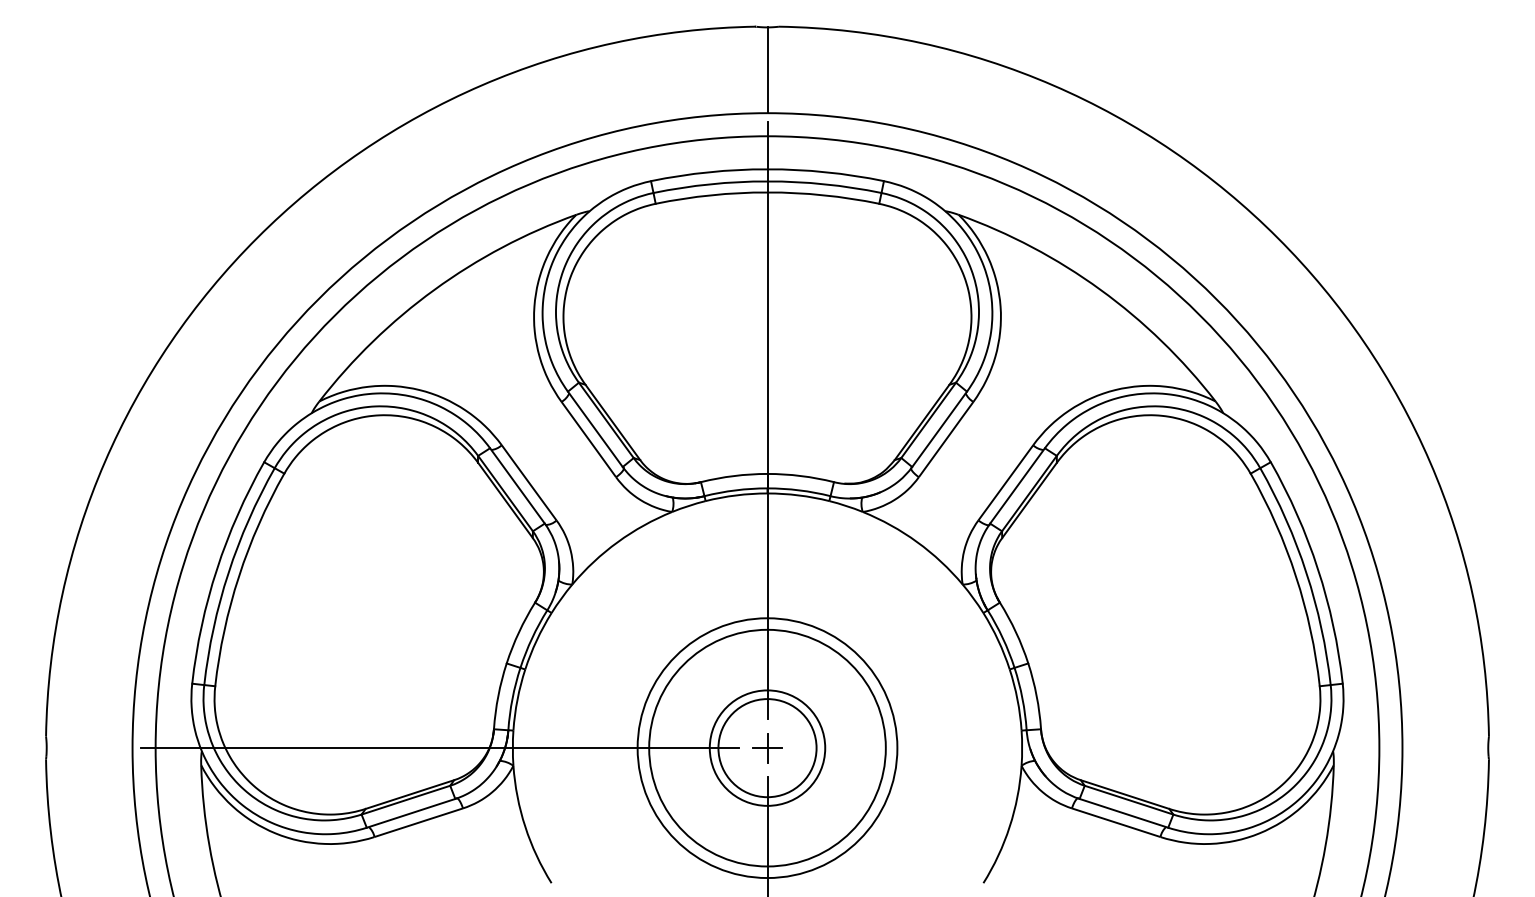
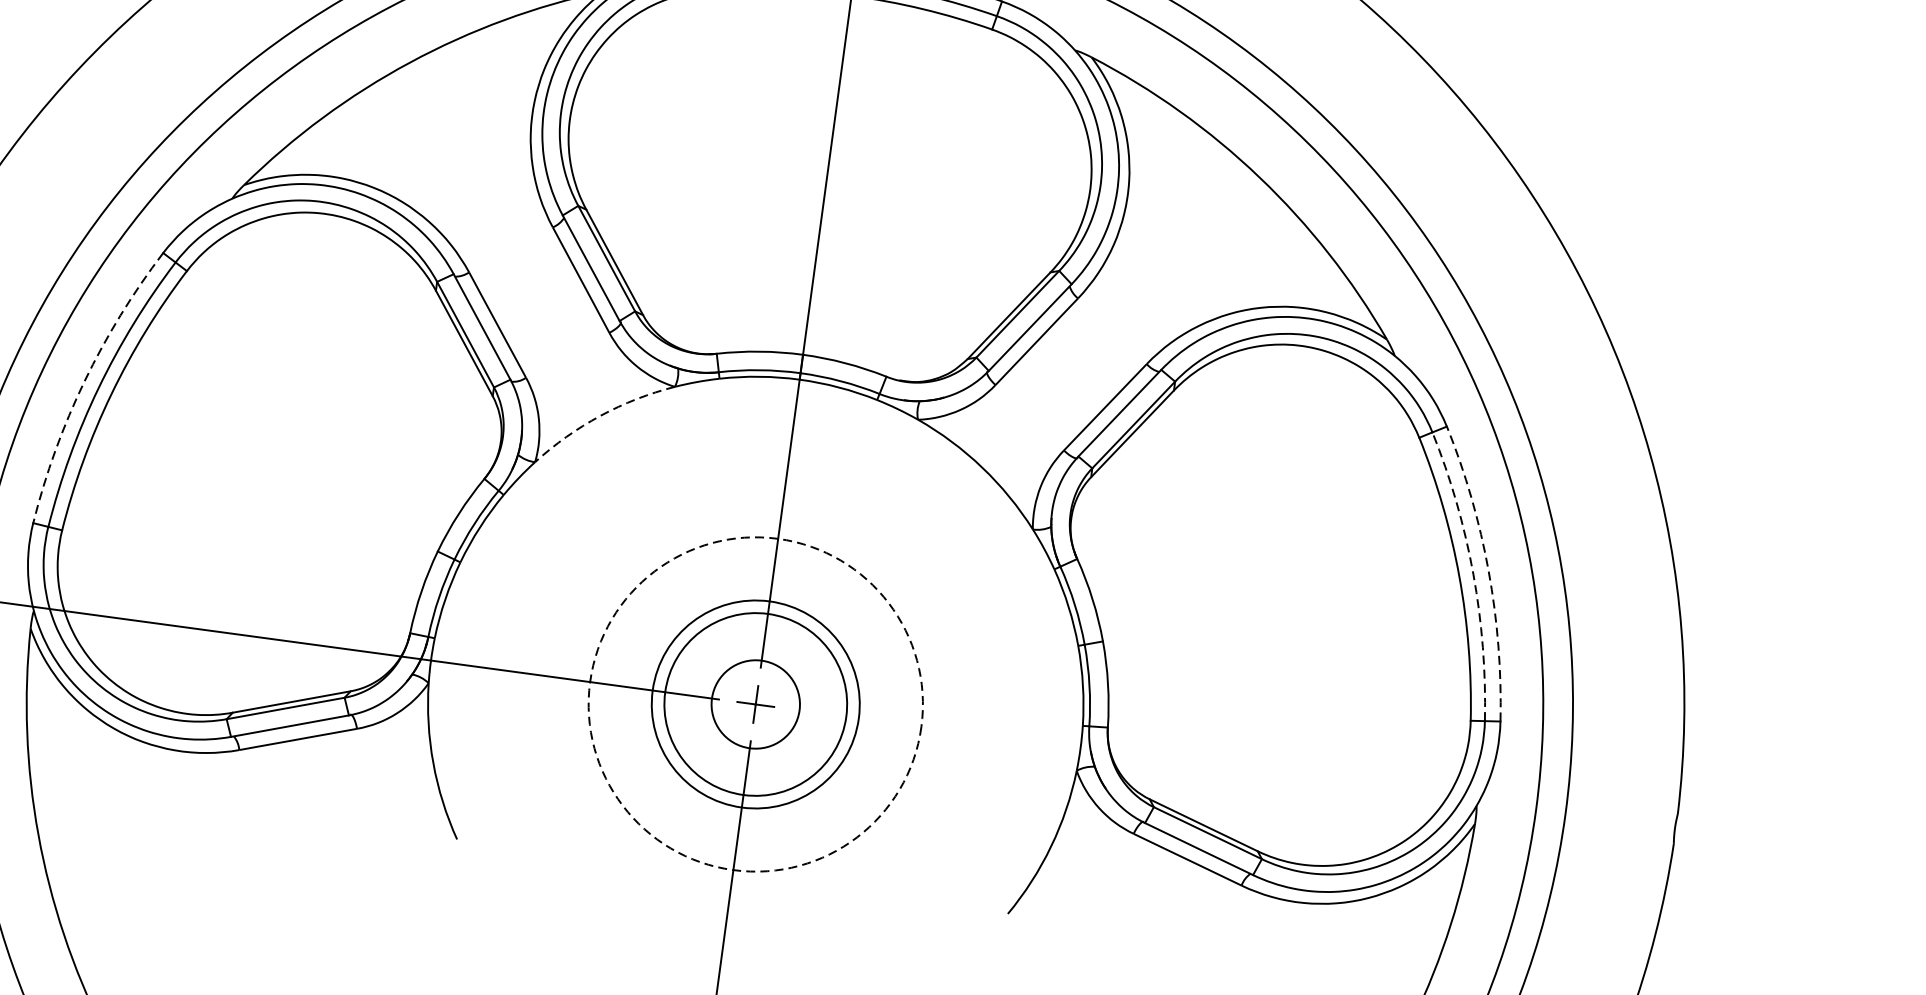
arc: (617, 542) -> (599, 416), solid -> dashed
arc: (217, 569) -> (85, 381), solid -> dashed
arc: (1318, 569) -> (1489, 571), solid -> dashed
arc: (1306, 573) -> (1473, 574), solid -> dashed
circle: (767, 747) -> (755, 703), size x0.6
circle: (767, 747) -> (755, 703), size x1.4
circle: (767, 748) -> (755, 704), size x0.7
circle: (767, 748) -> (755, 704), solid -> dashed

